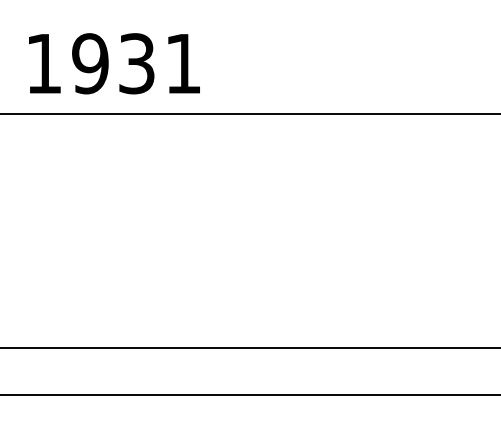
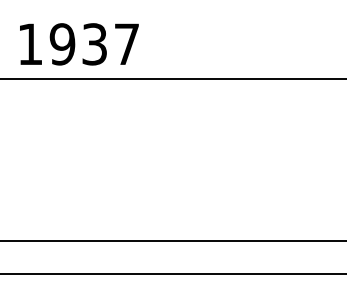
text: (182, 62) -> (126, 43), 1931 -> 1937

